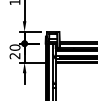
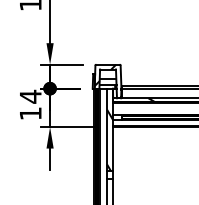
text: (14, 51) -> (29, 104), 20 -> 14

